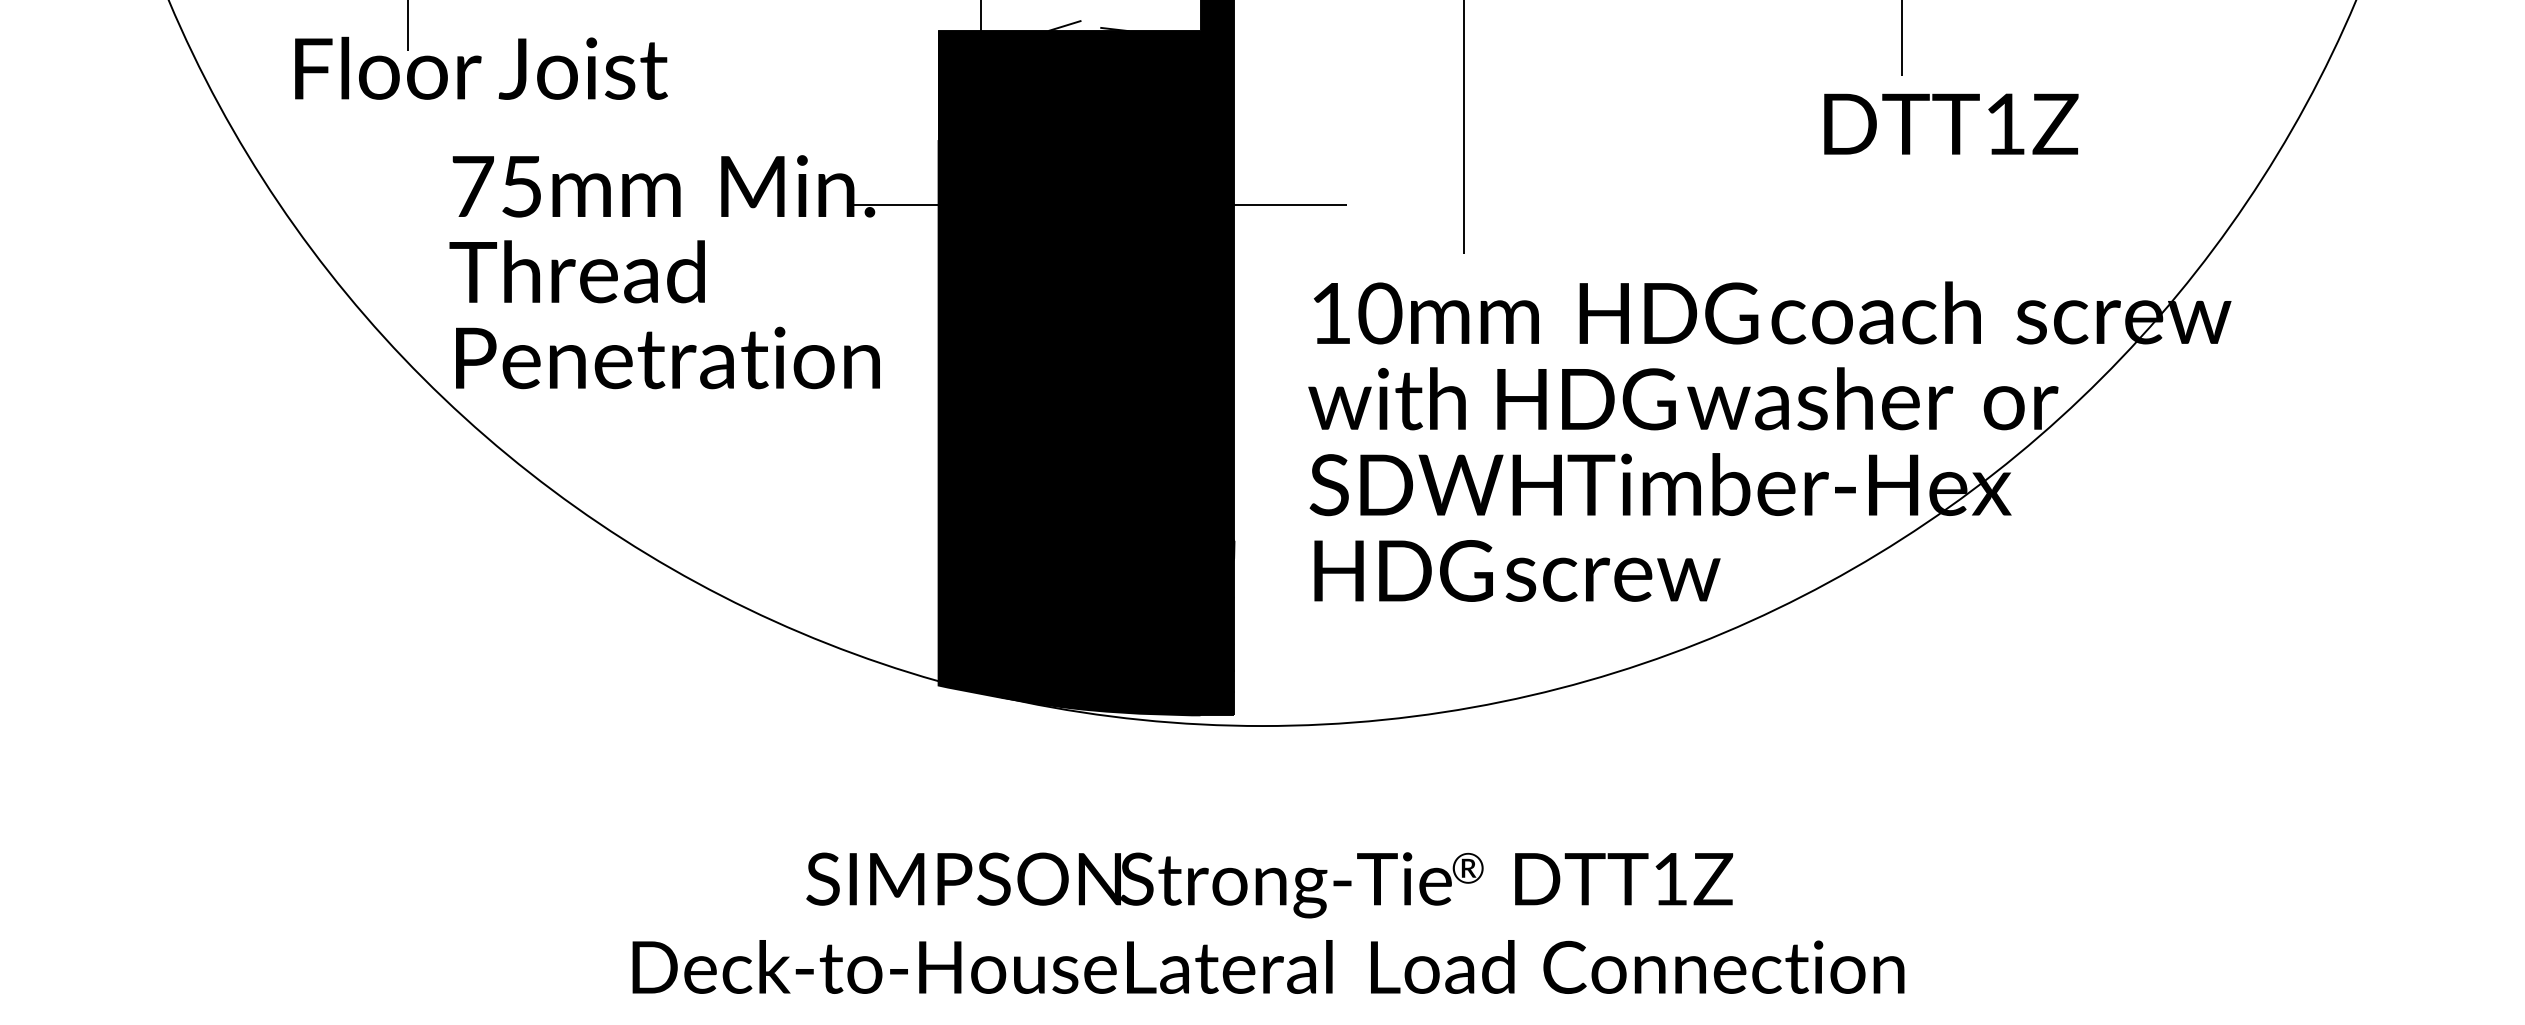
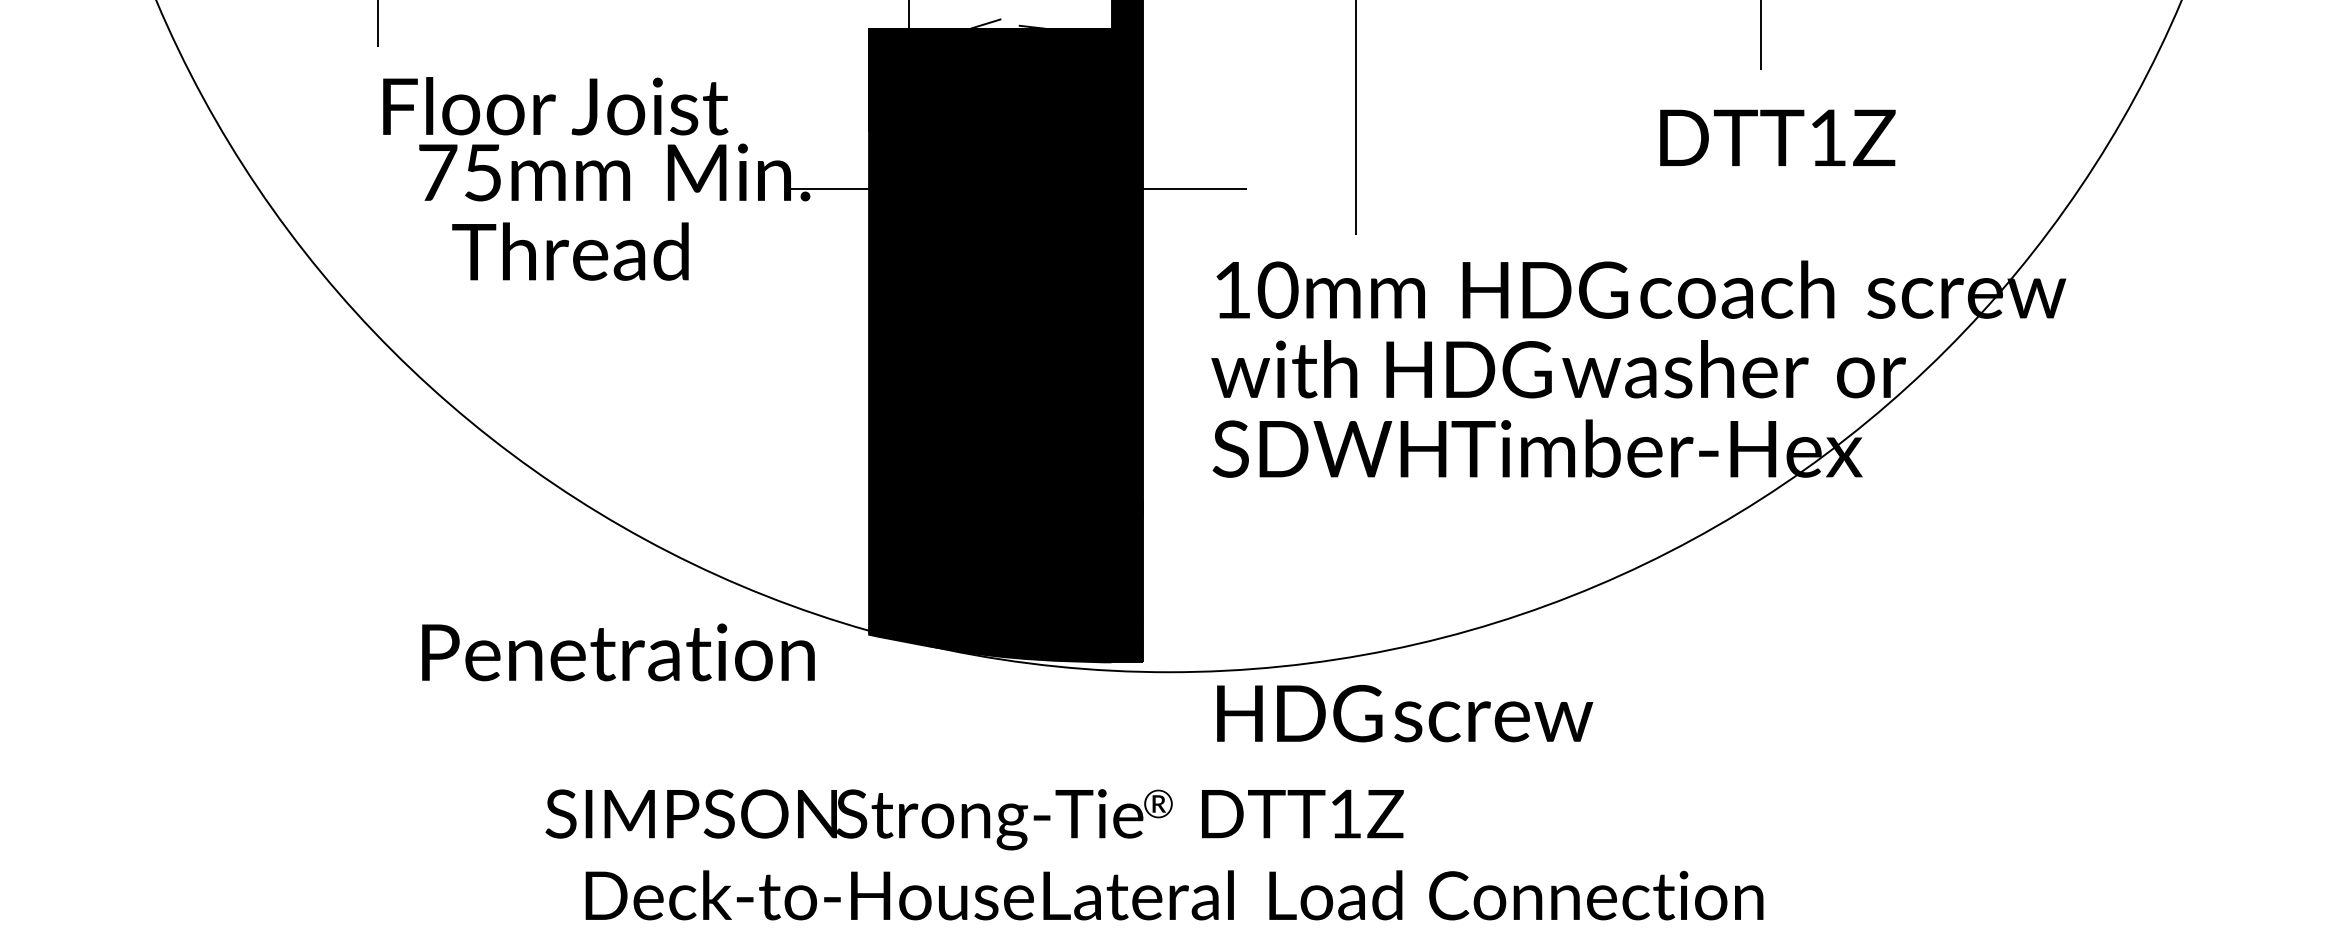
text: (481, 68) -> (555, 106), moved
text: (1950, 123) -> (1777, 137), moved
text: (577, 271) -> (570, 251), moved
text: (668, 358) -> (618, 652), moved
text: (1517, 570) -> (1405, 713), moved
text: (1269, 885) -> (974, 819), moved

